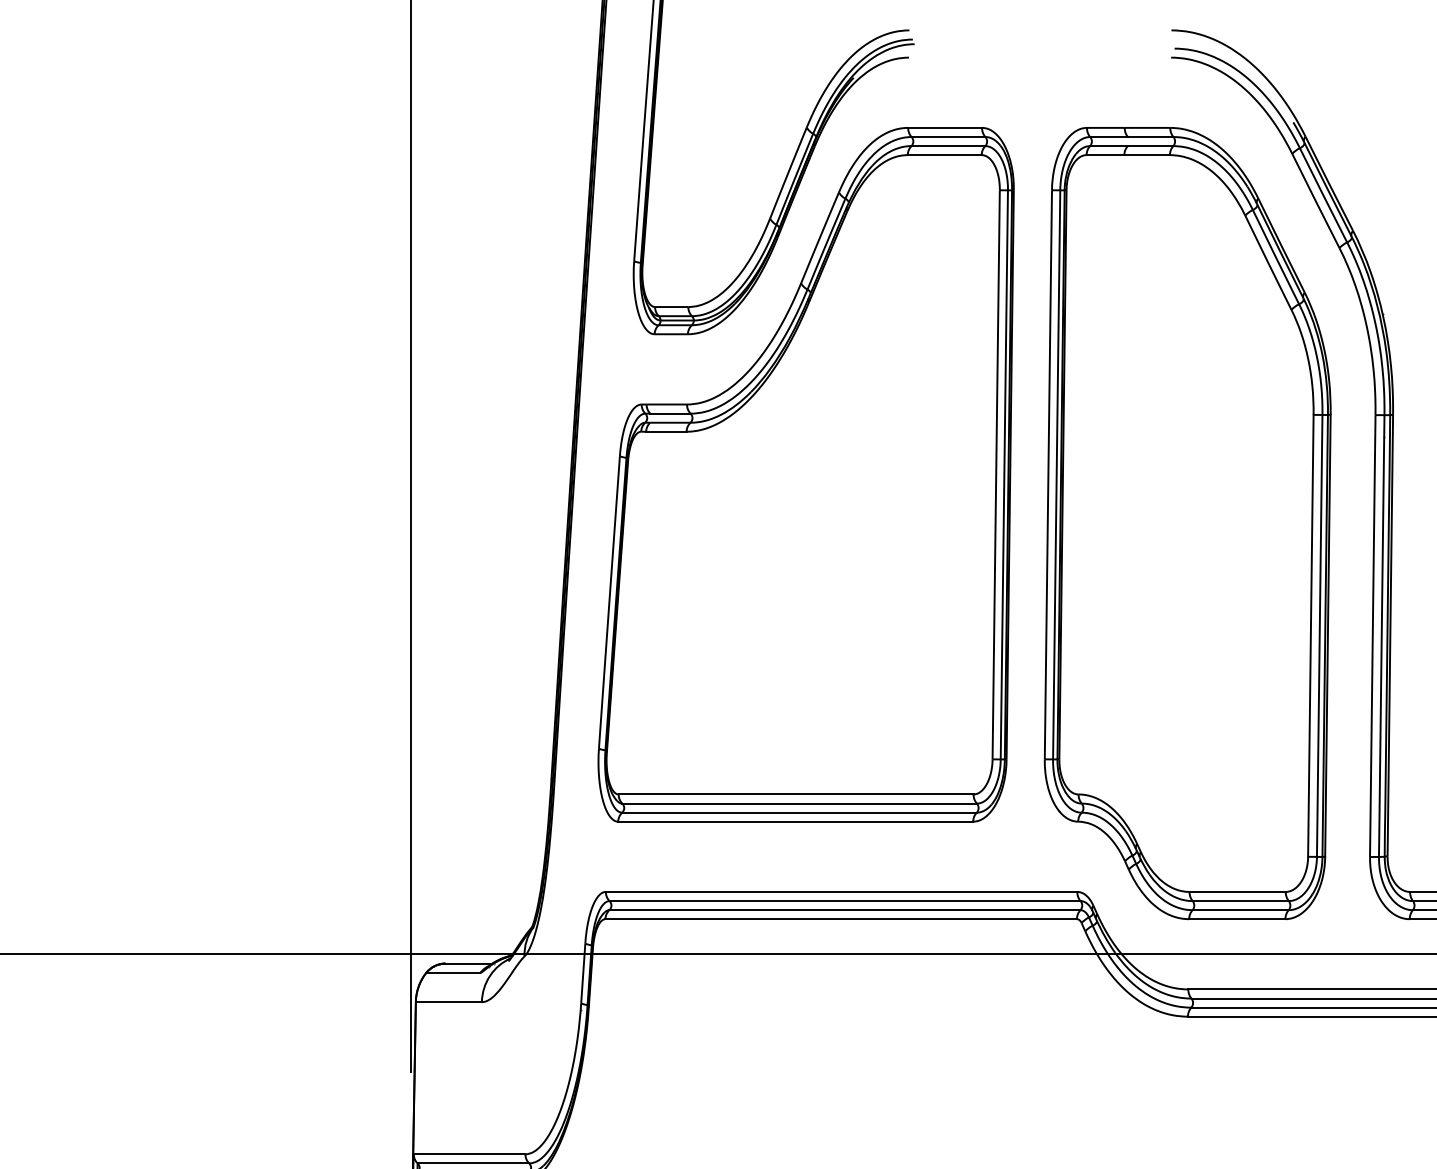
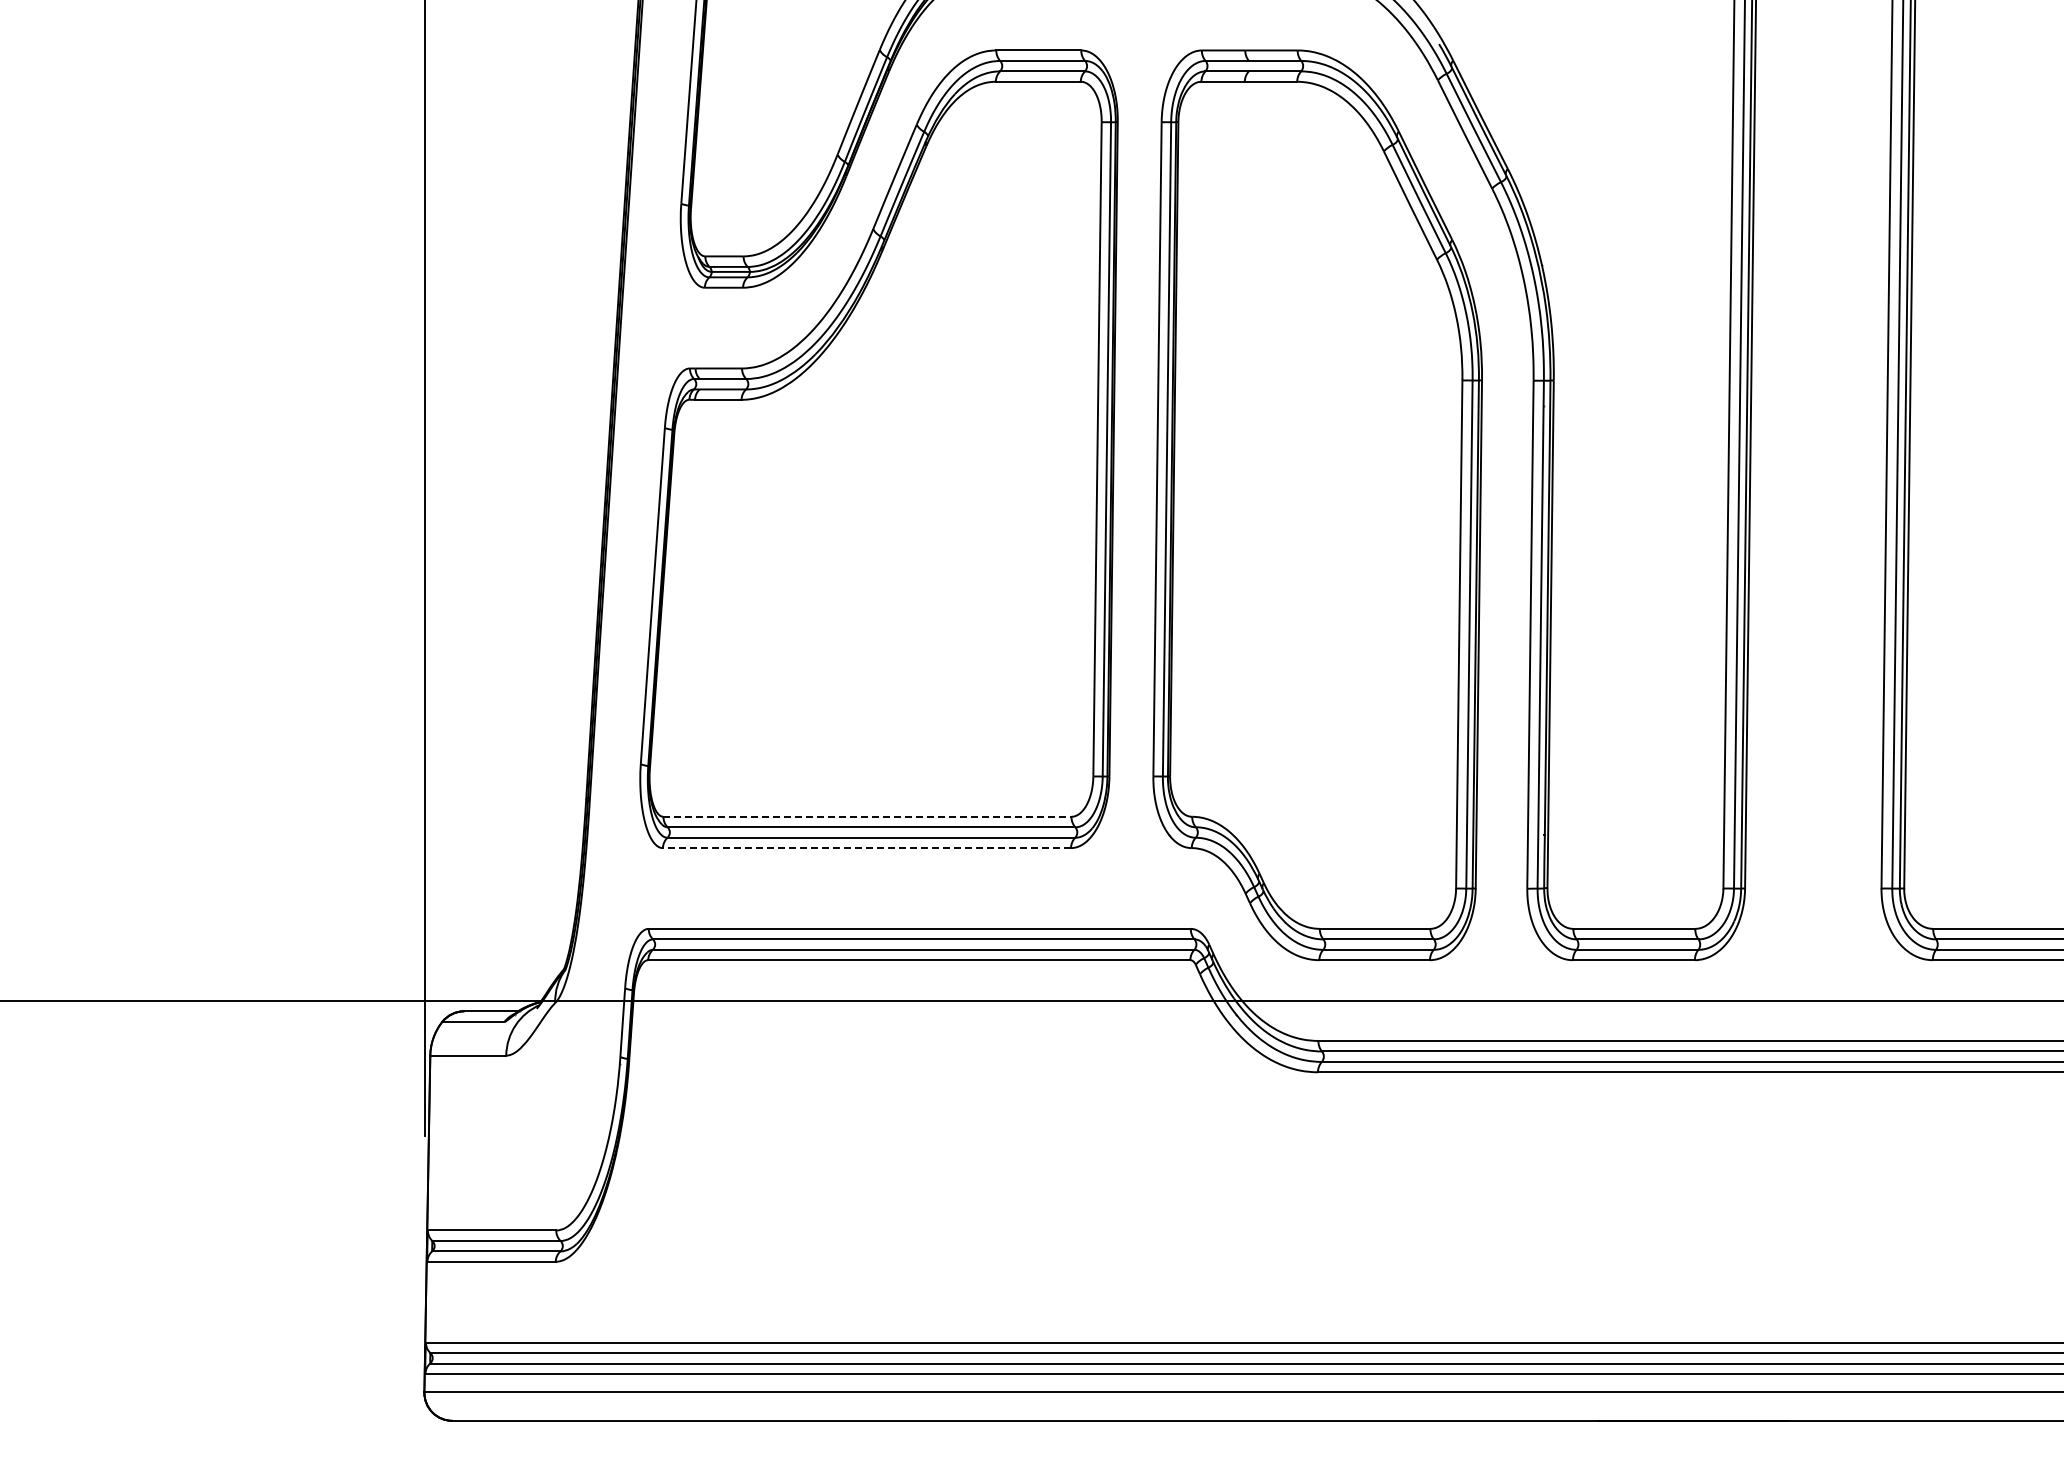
line: (796, 794) -> (867, 816), solid -> dashed
line: (795, 822) -> (866, 848), solid -> dashed

